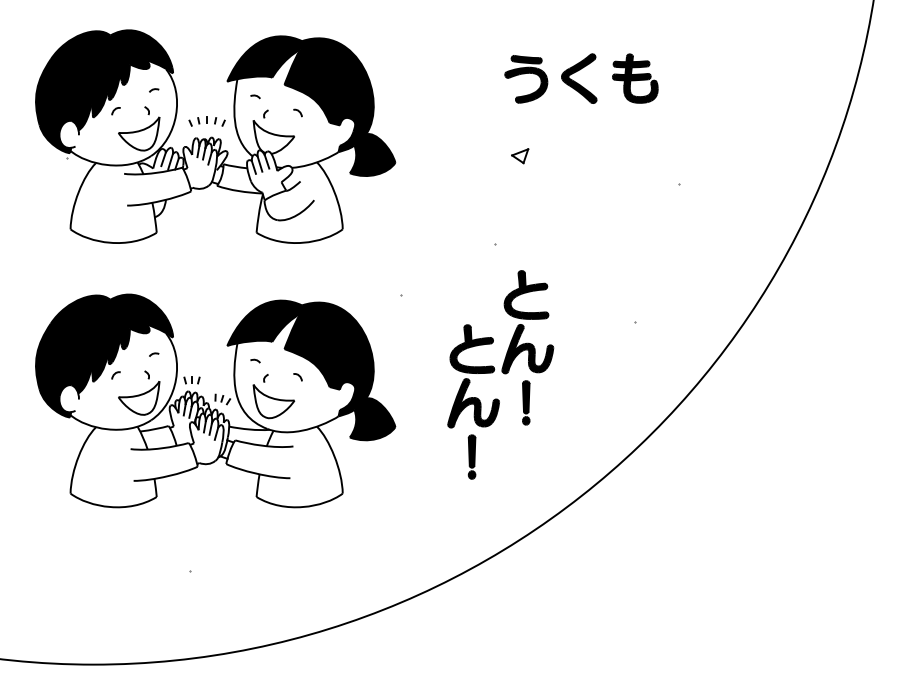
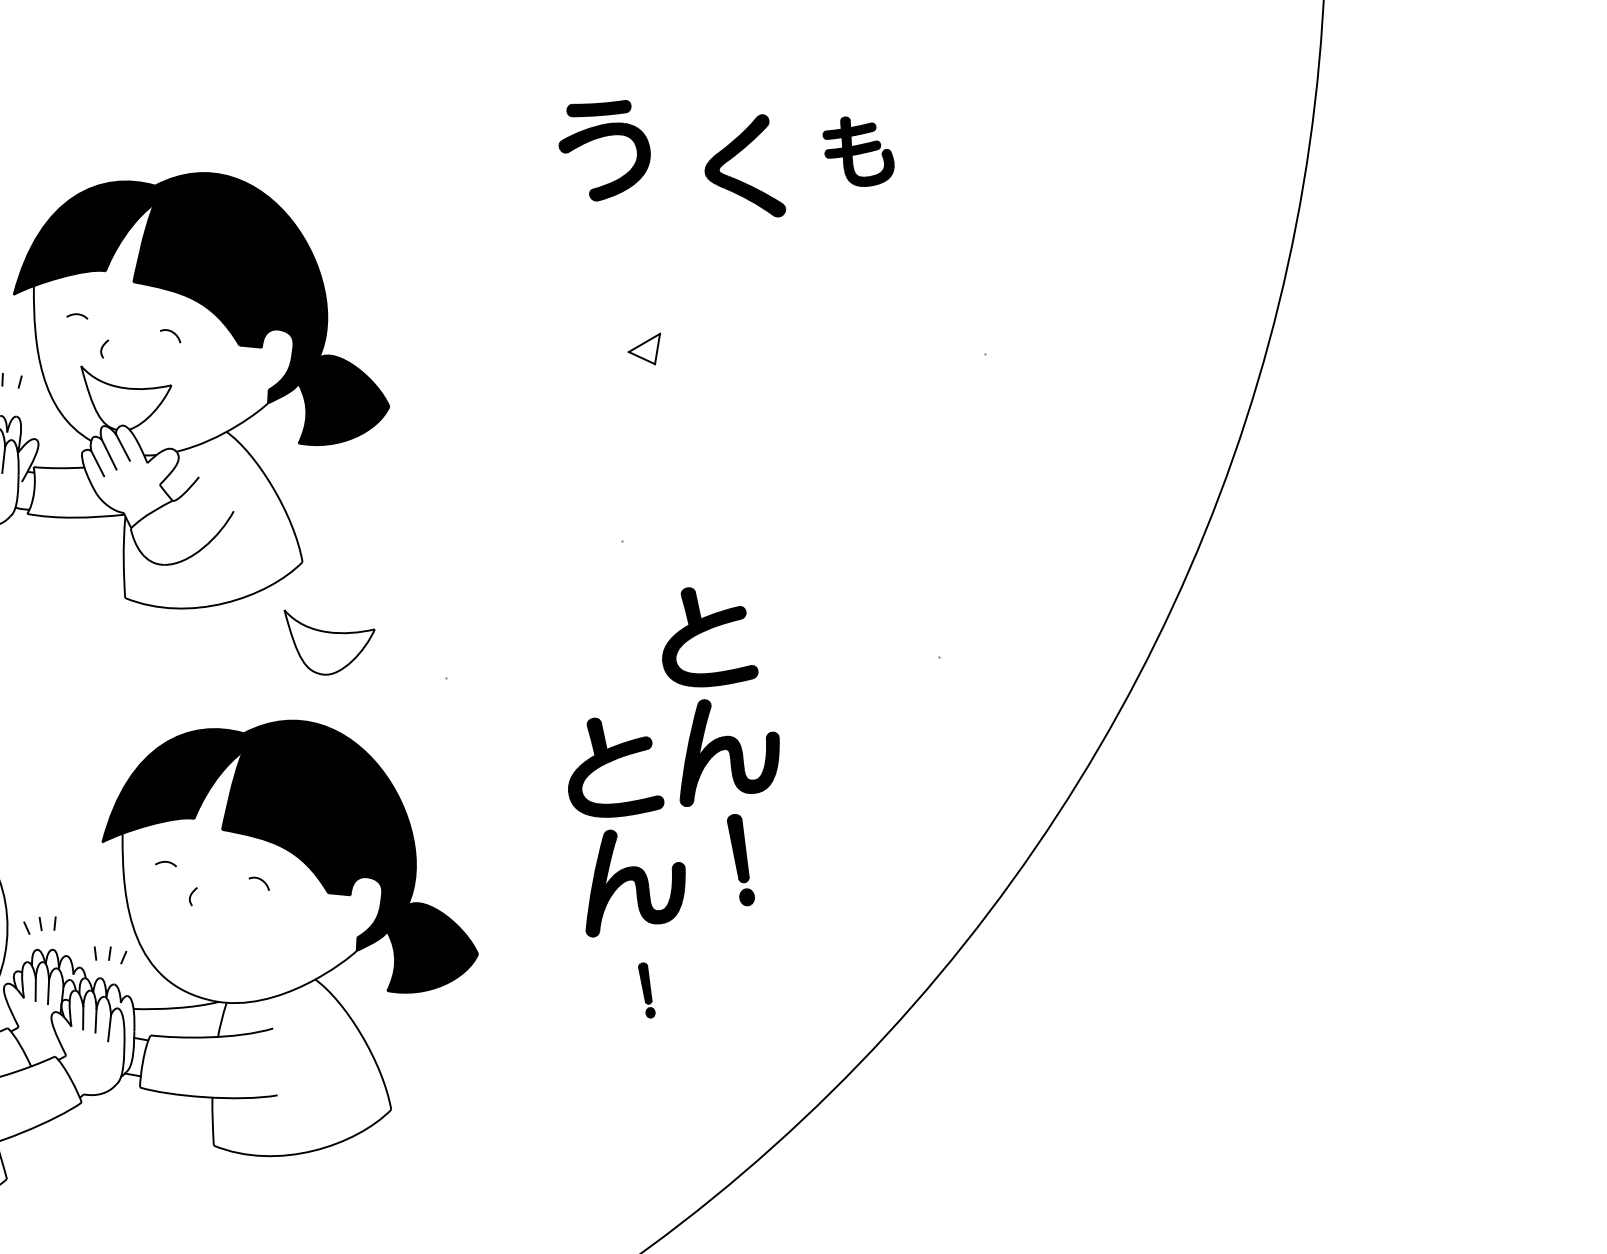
part: (635, 78) -> (858, 151), size x0.7
part: (526, 79) -> (605, 149), moved
part: (273, 401) -> (331, 638), moved
part: (471, 456) -> (645, 989), size x0.6

